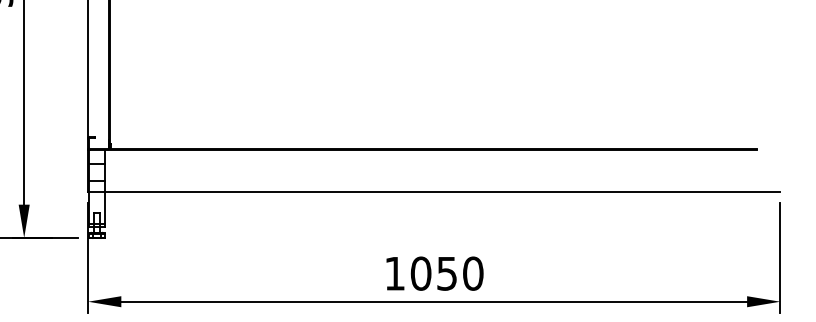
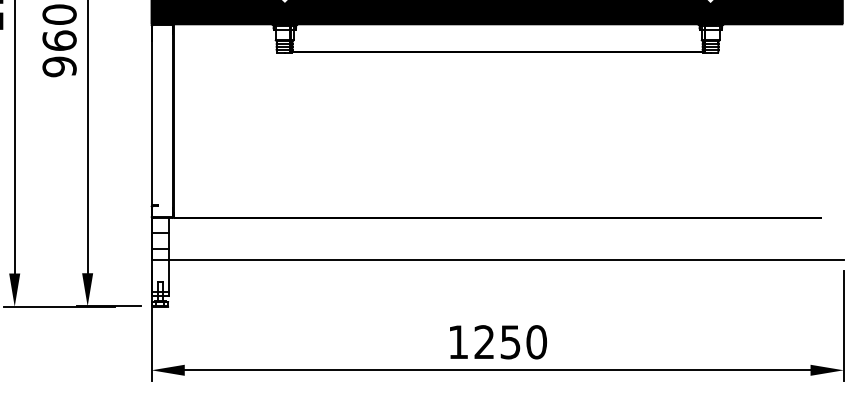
text: (421, 273) -> (484, 342), 1050 -> 1250

